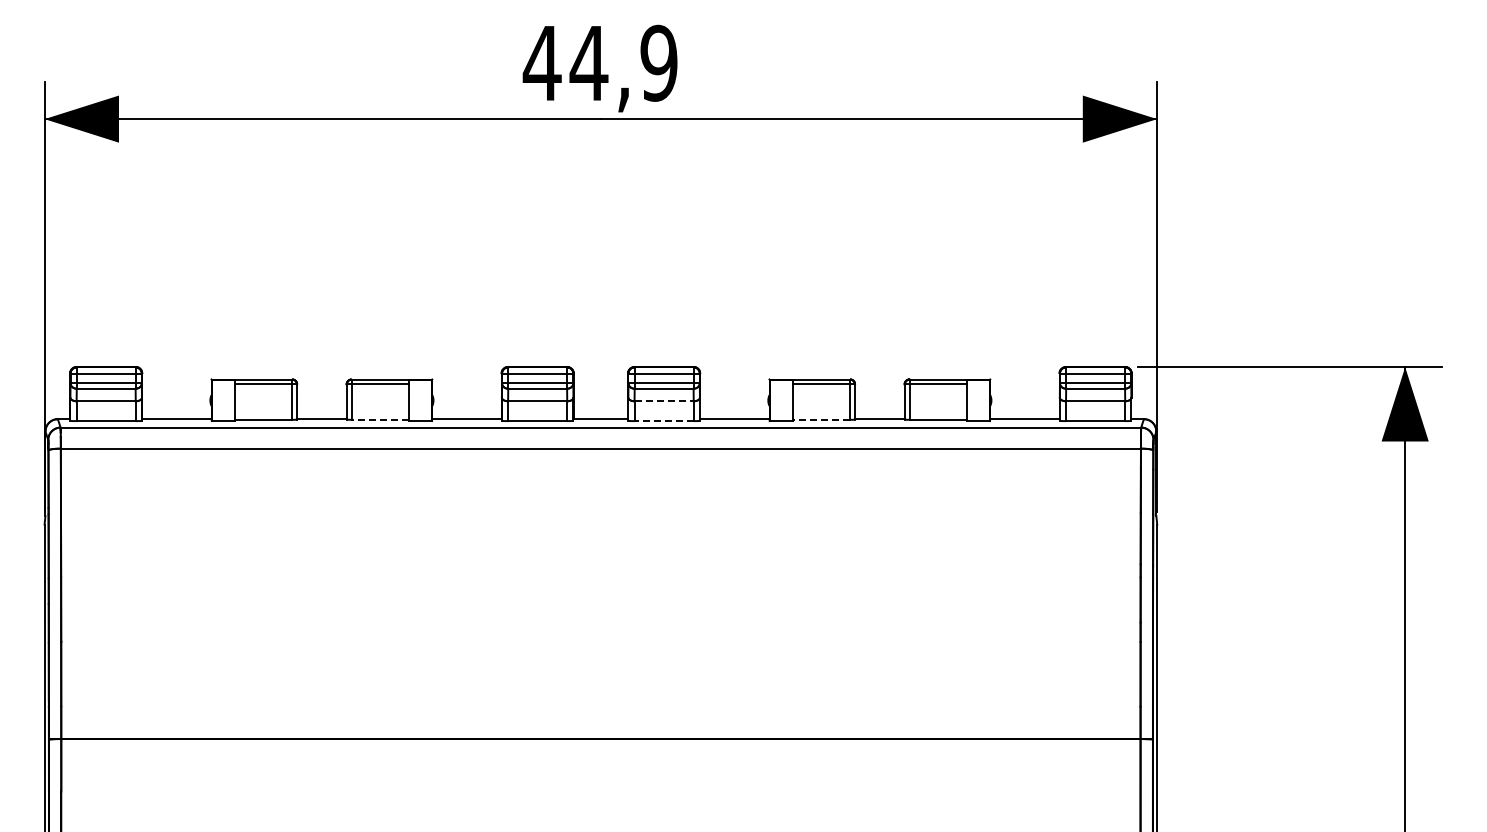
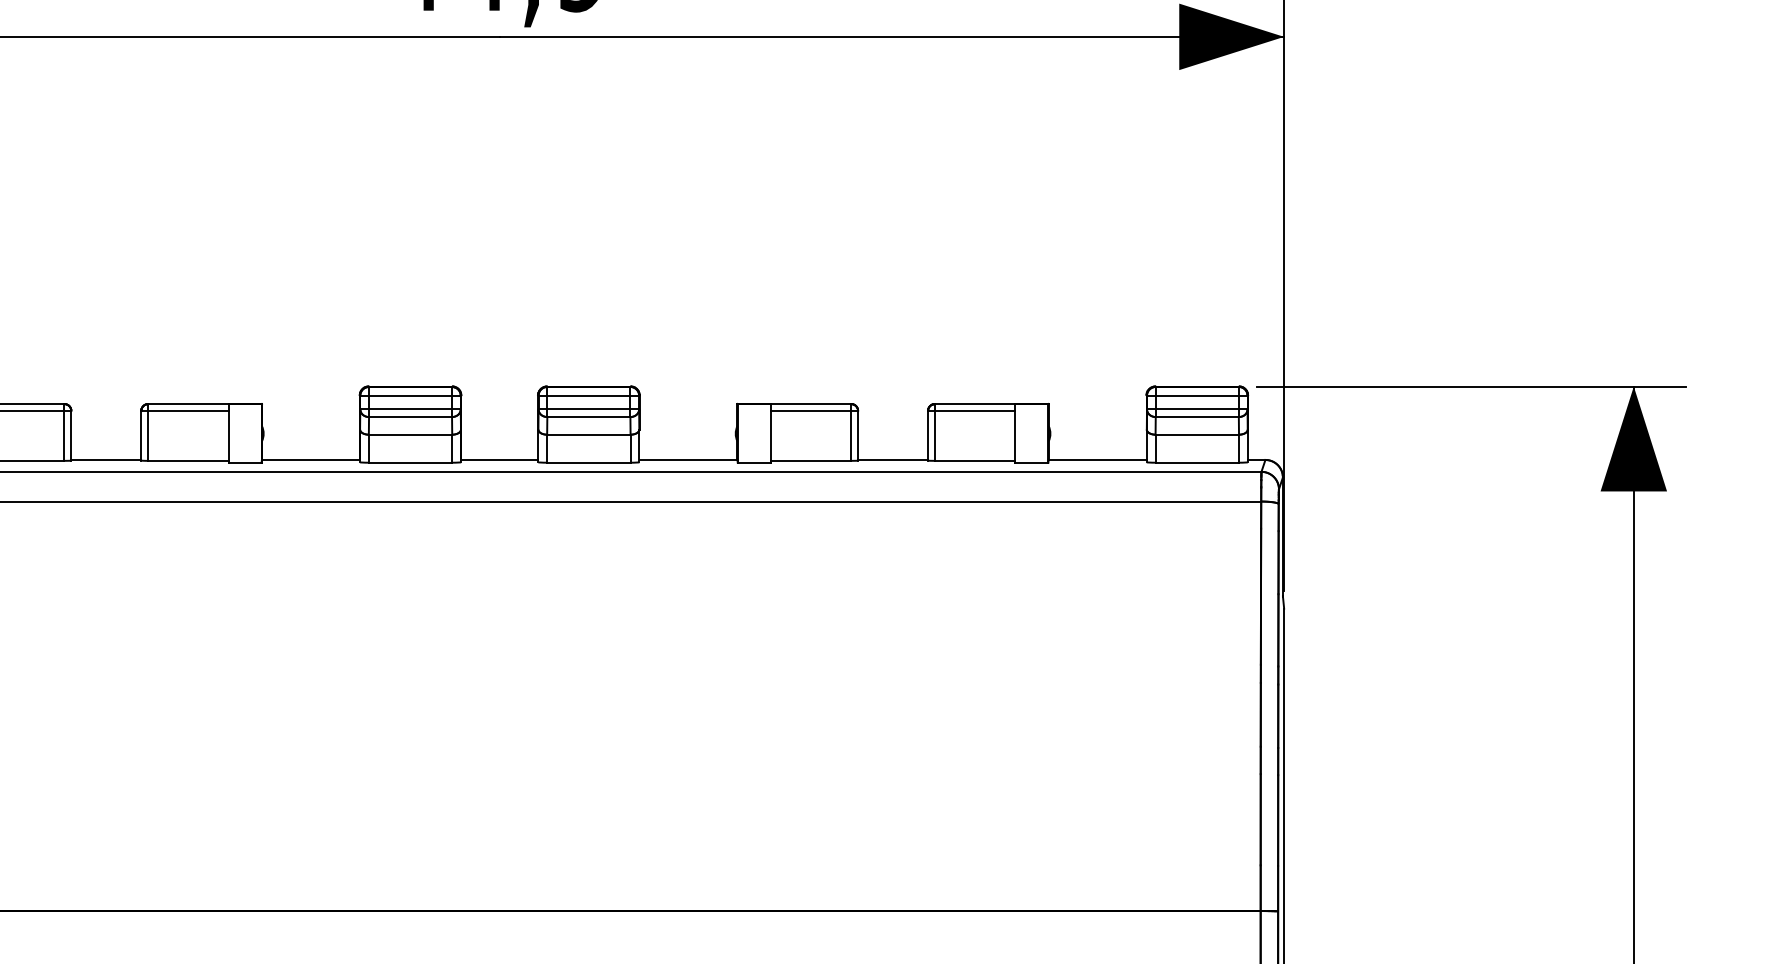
line: (664, 401) -> (589, 435), dashed -> solid
line: (380, 419) -> (188, 460), dashed -> solid
line: (821, 419) -> (810, 460), dashed -> solid
line: (664, 421) -> (589, 463), dashed -> solid

